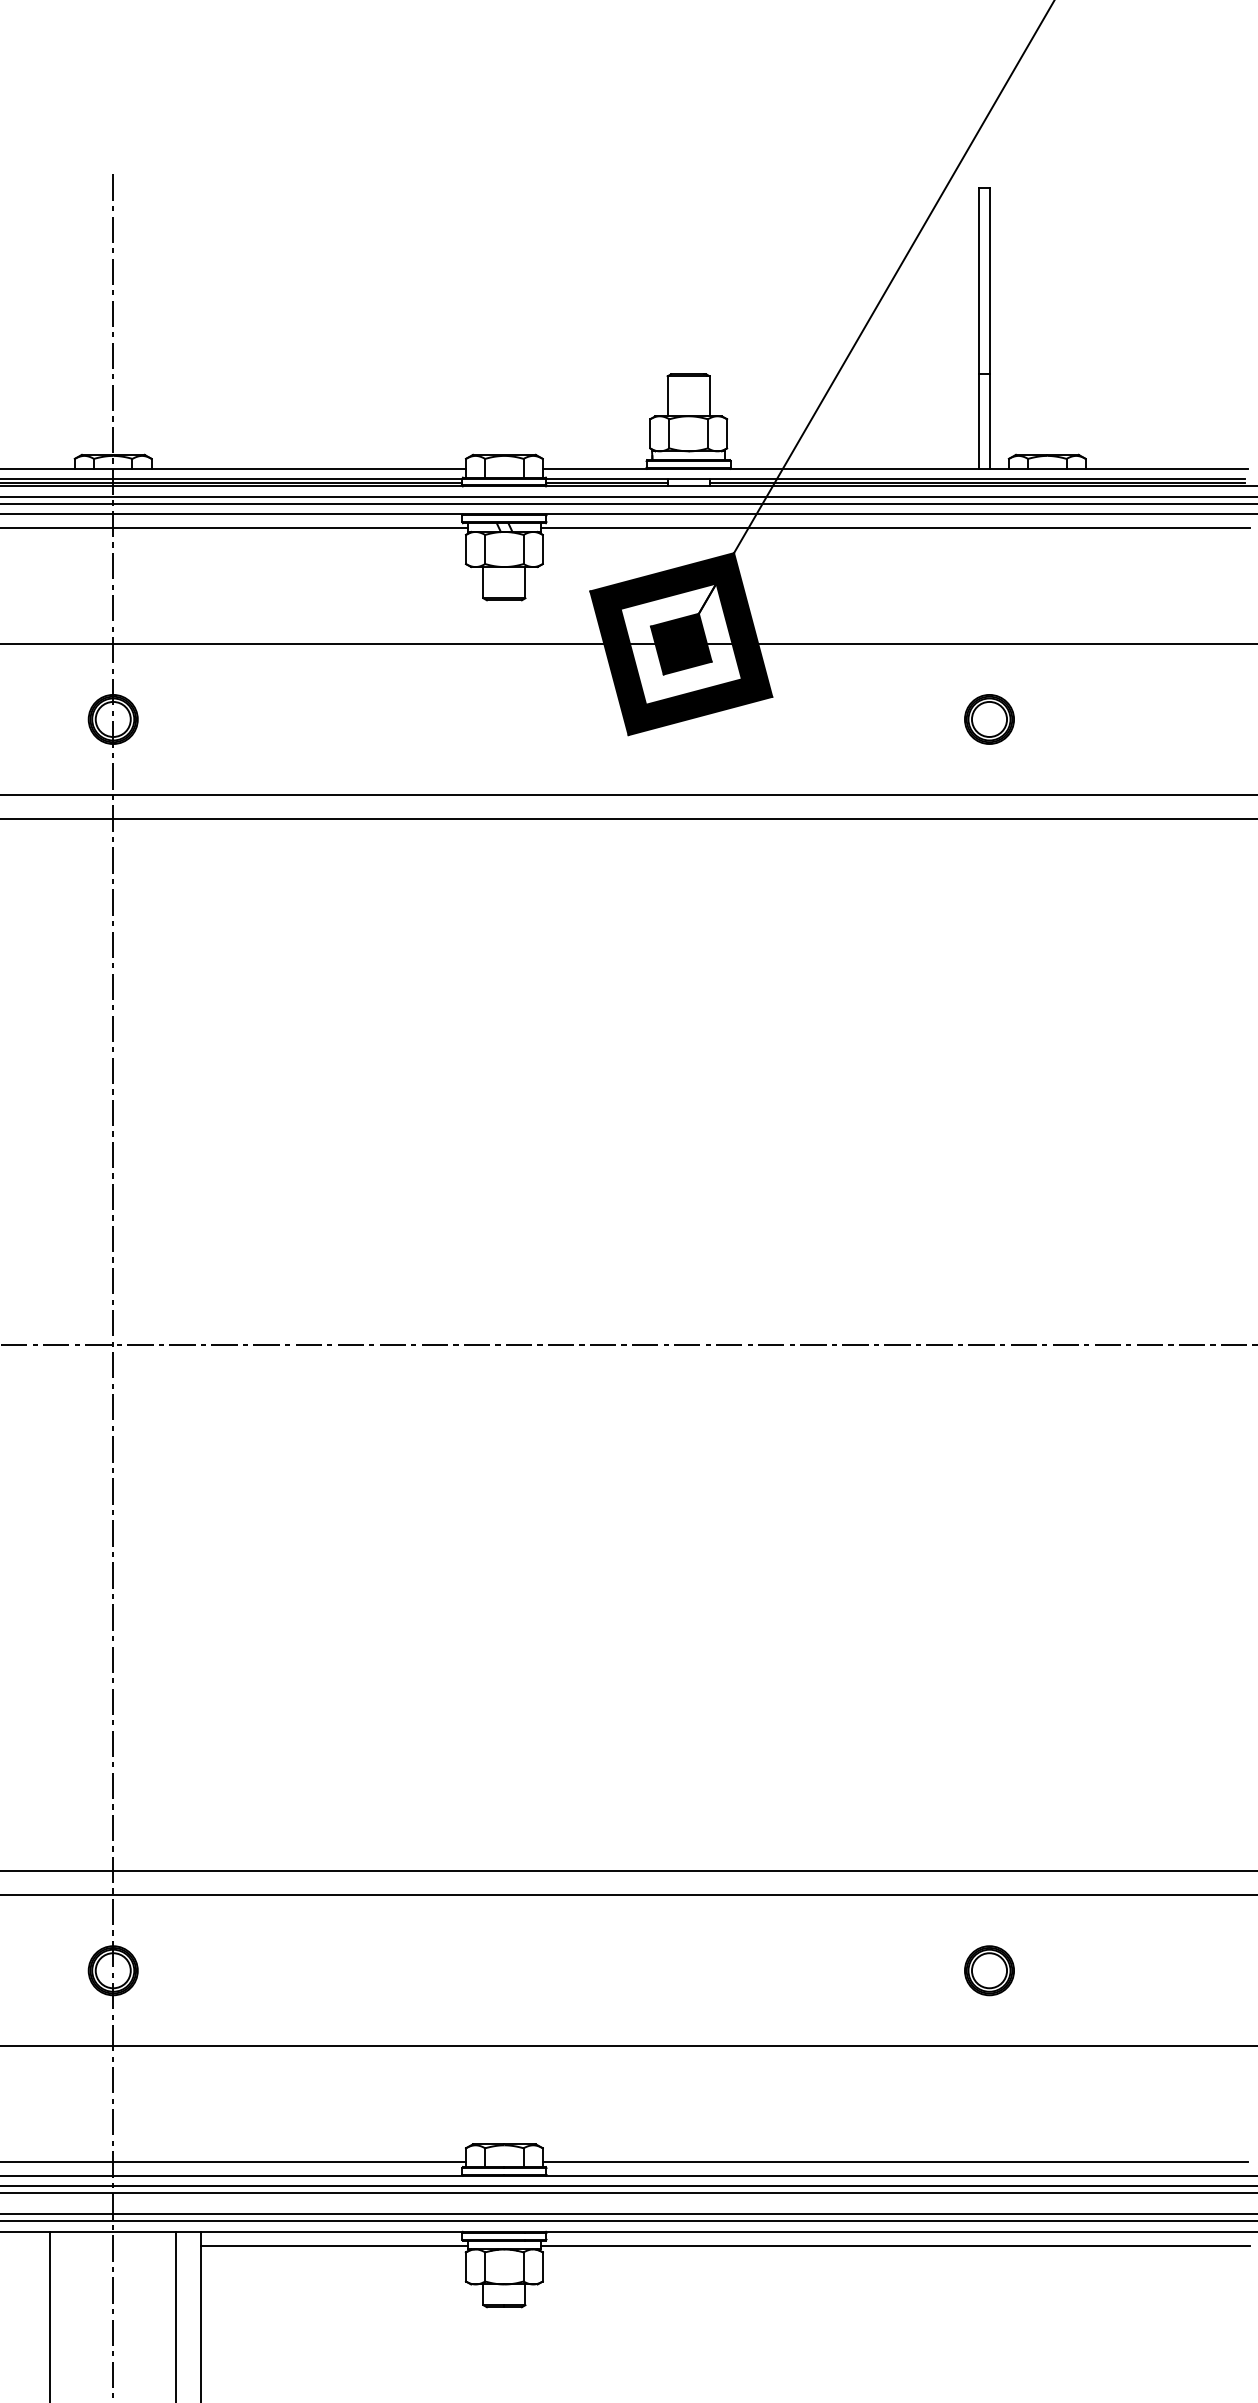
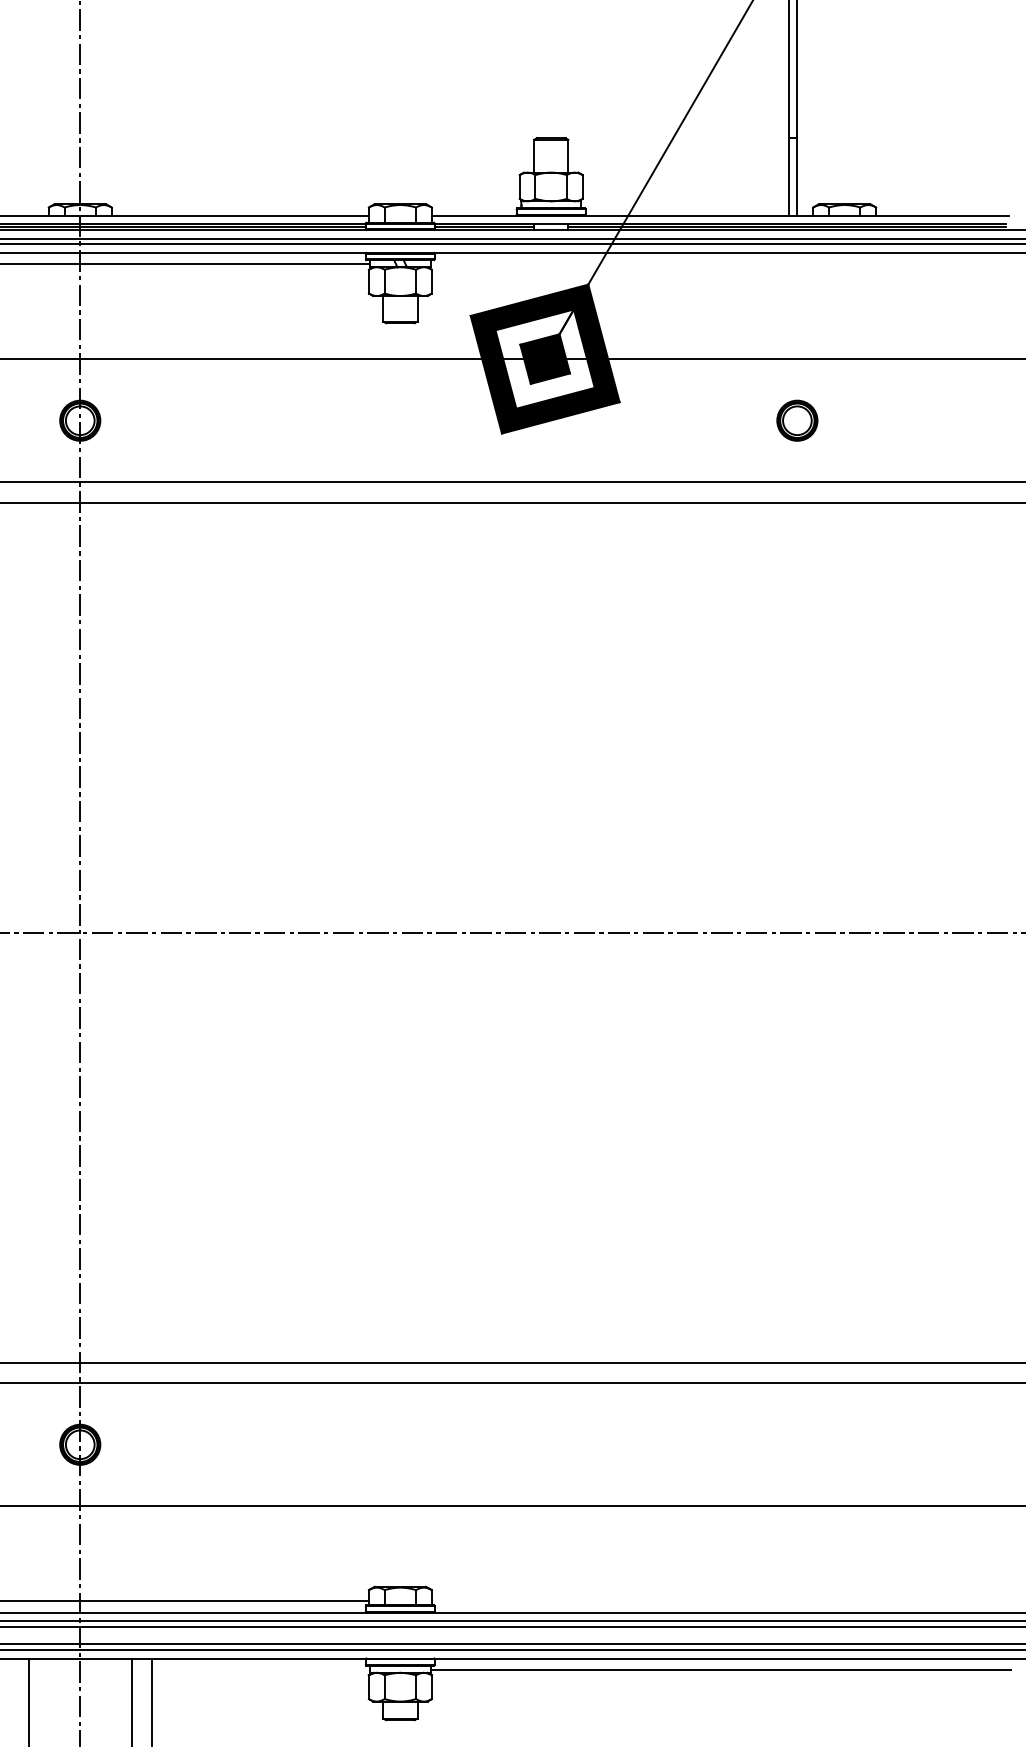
line: (895, 528) -> (720, 264), removed
part: (989, 1970) -> (797, 1444), removed
line: (895, 2161) -> (720, 1600), removed
line: (333, 2245) -> (260, 1669), removed

